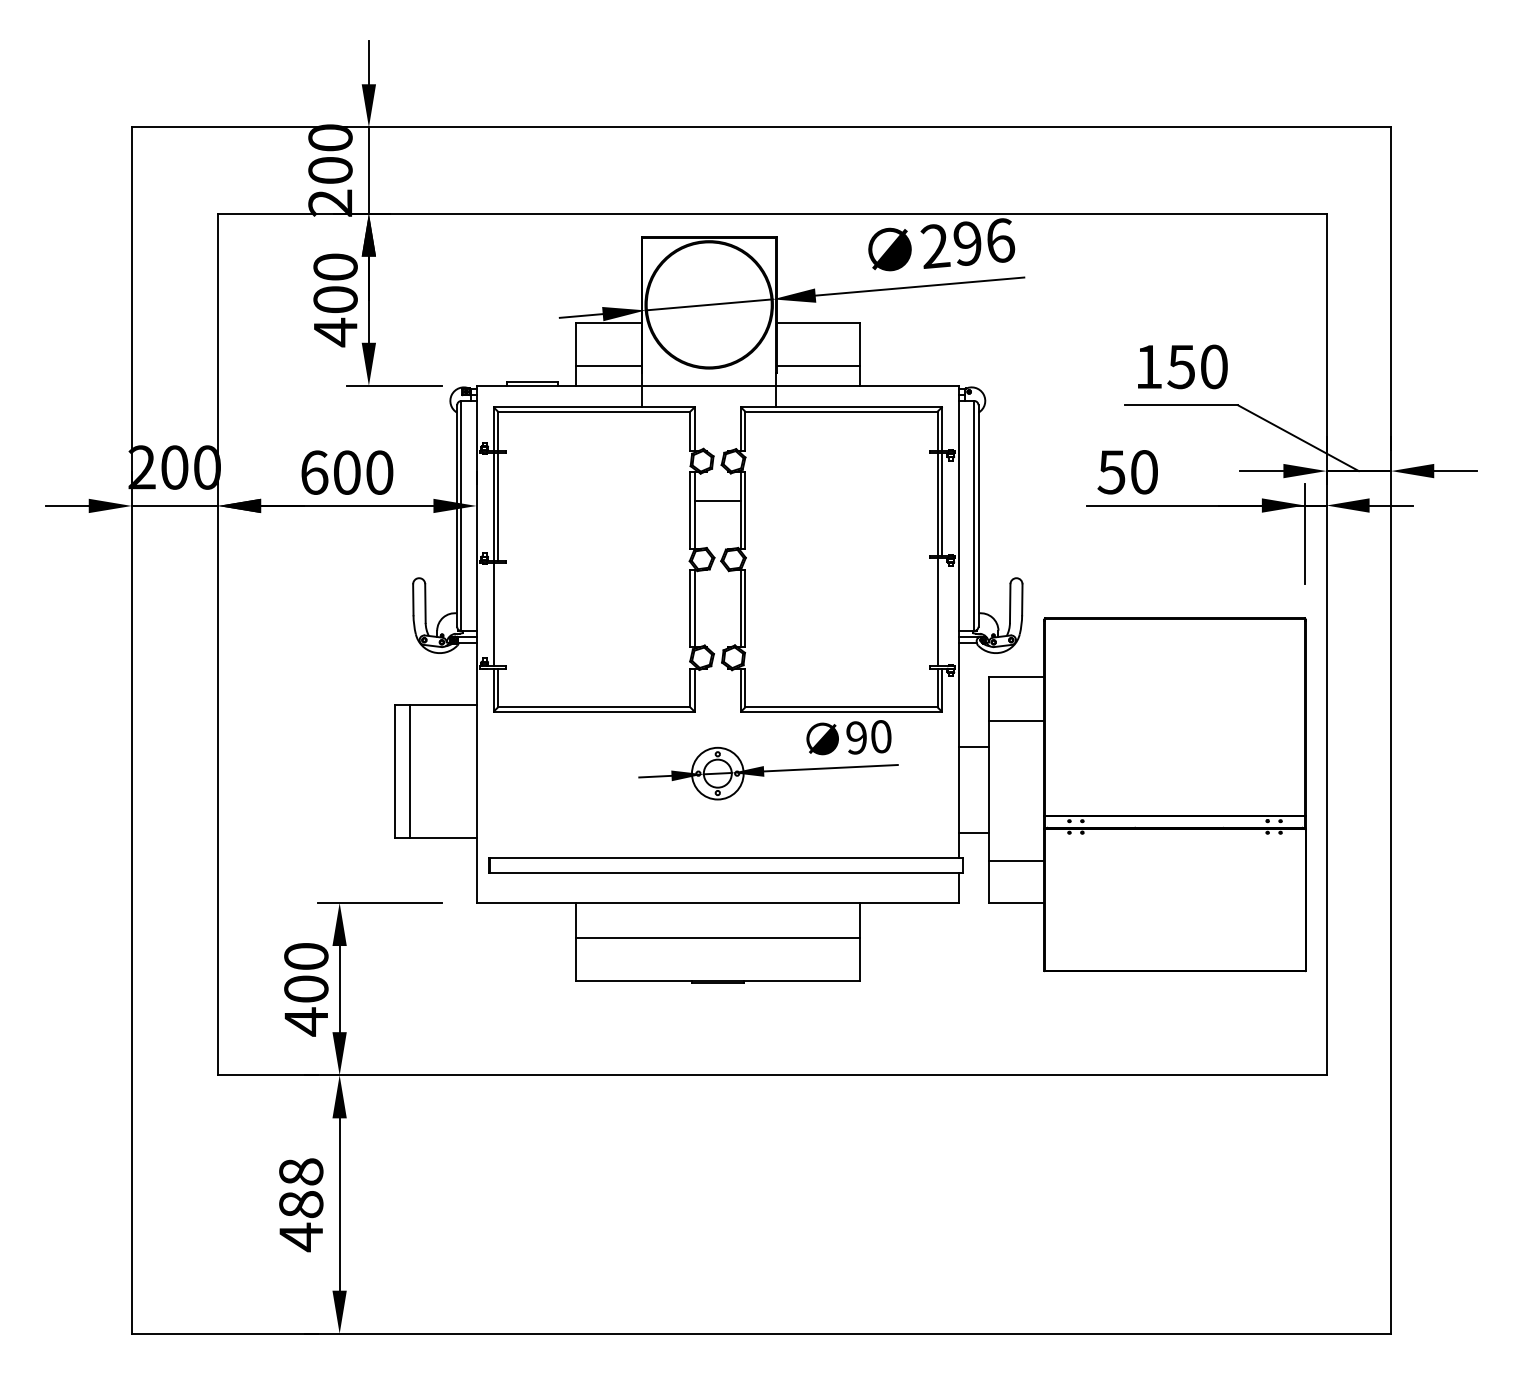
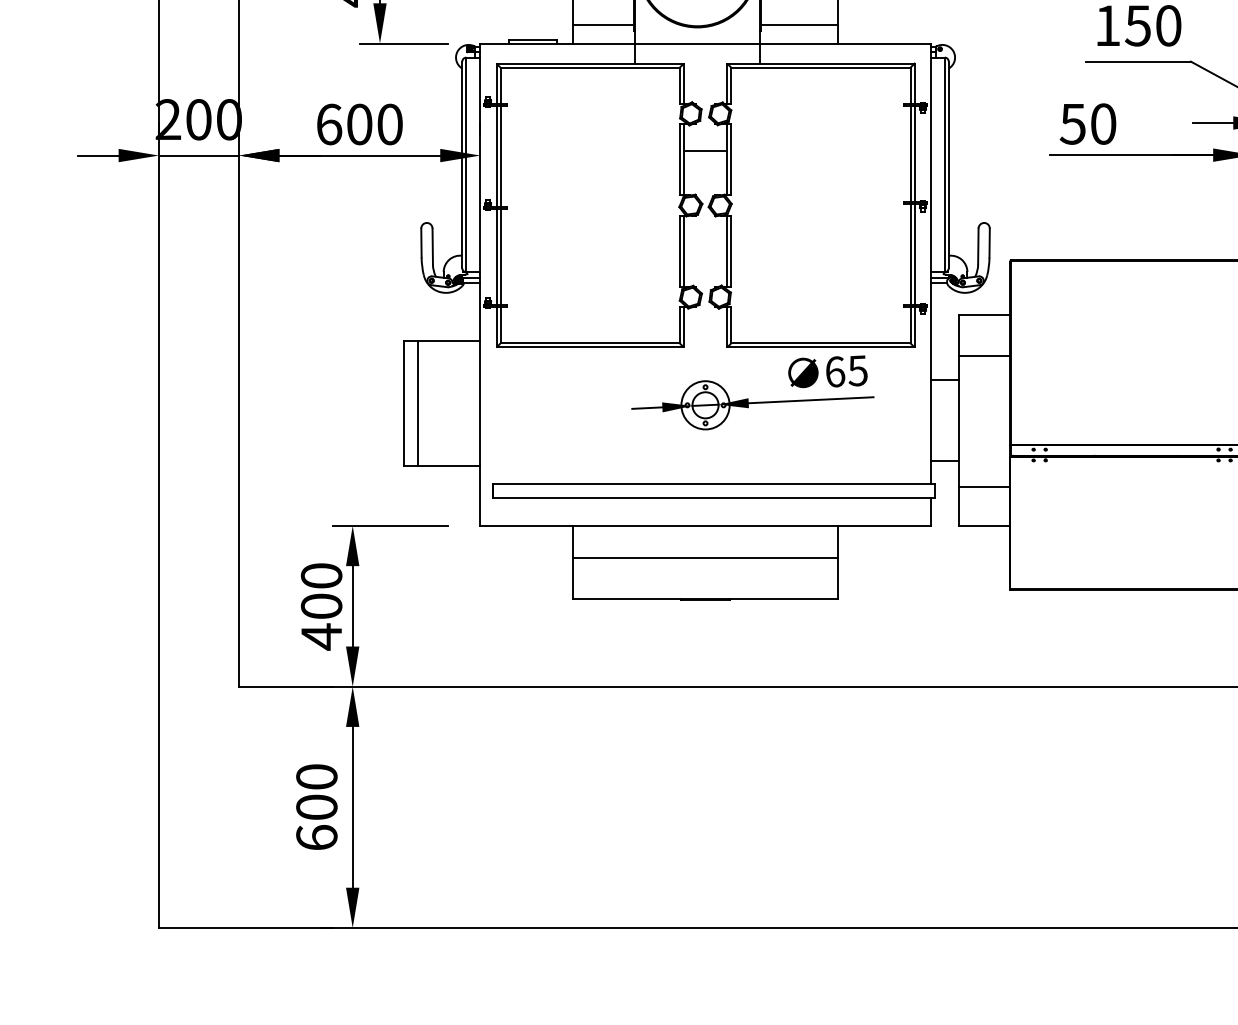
line: (941, 611) -> (914, 254), added
line: (498, 614) -> (500, 256), added
text: (868, 737) -> (846, 371), 90 -> 65
text: (301, 1205) -> (317, 808), 488 -> 600

